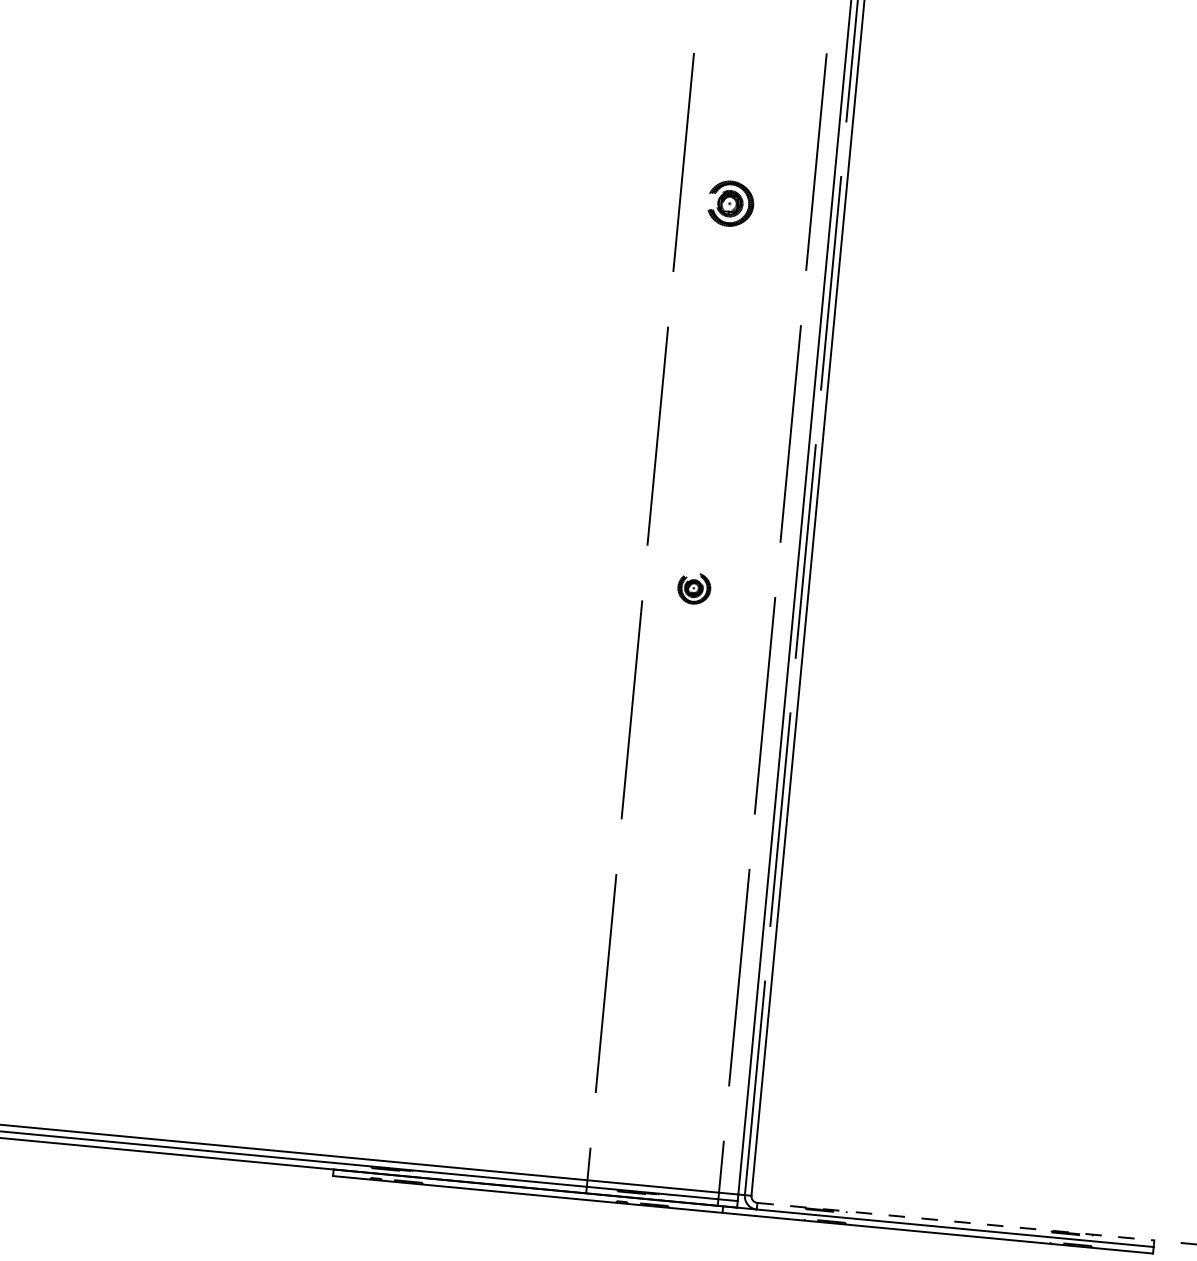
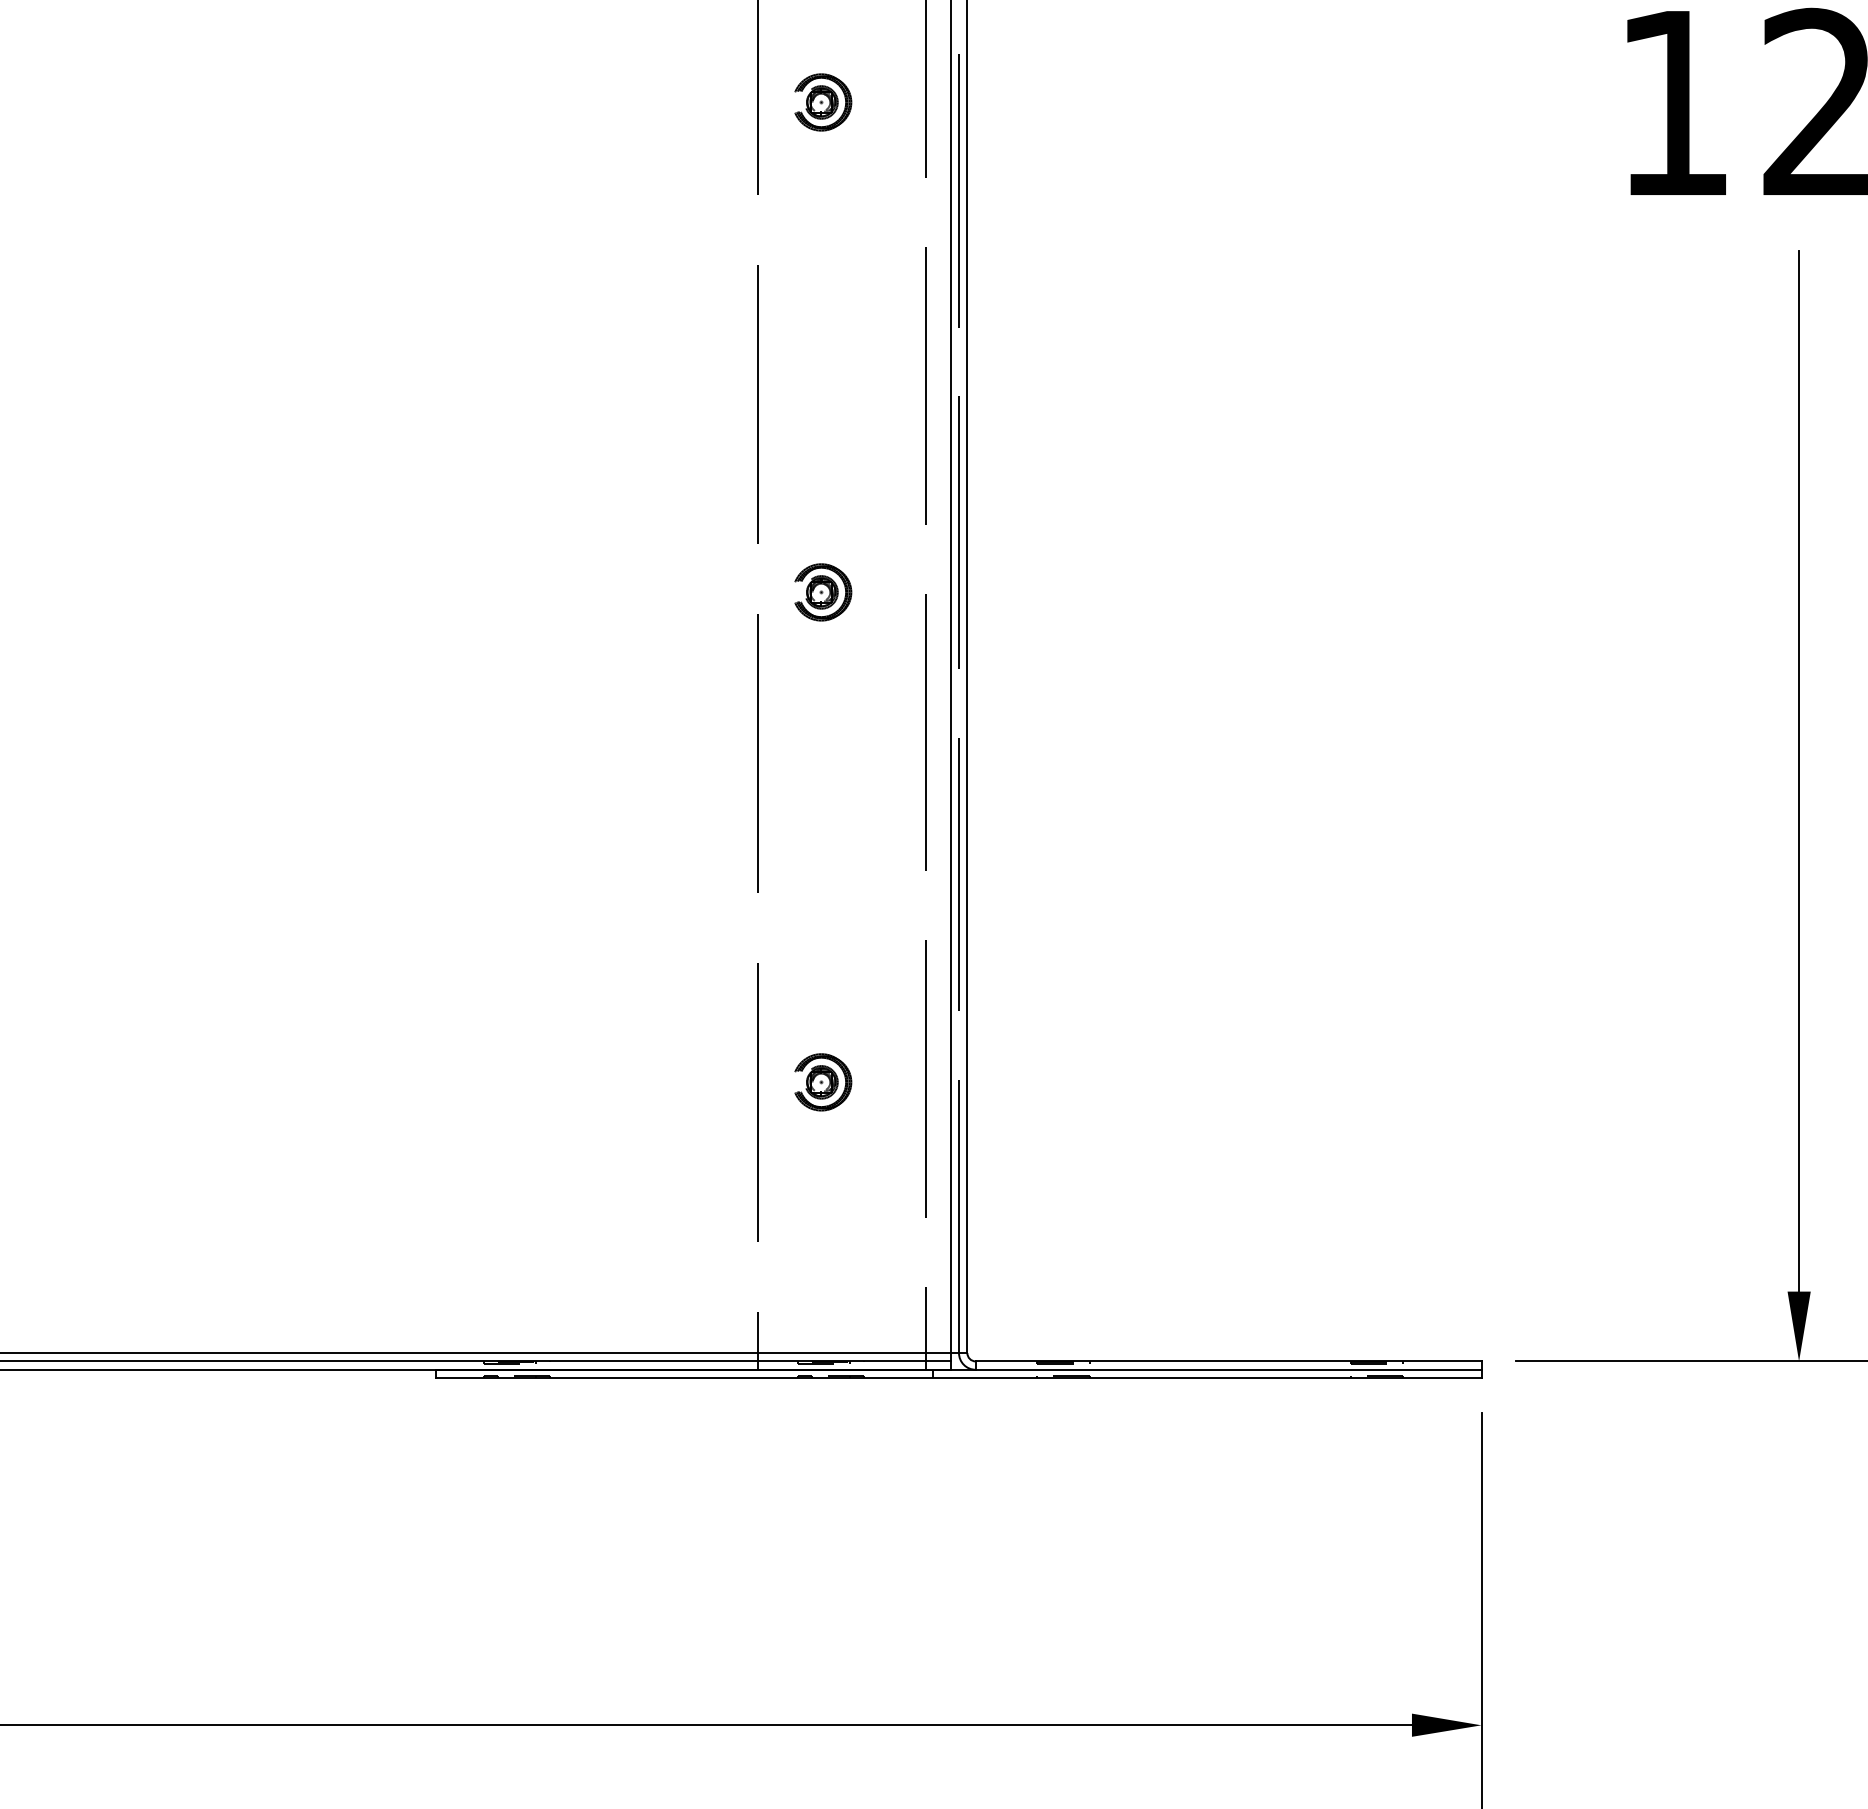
part: (695, 588) -> (823, 592), size x1.43
part: (658, 972) -> (823, 1082), added
line: (955, 1221) -> (1228, 1361), dashed -> solid

